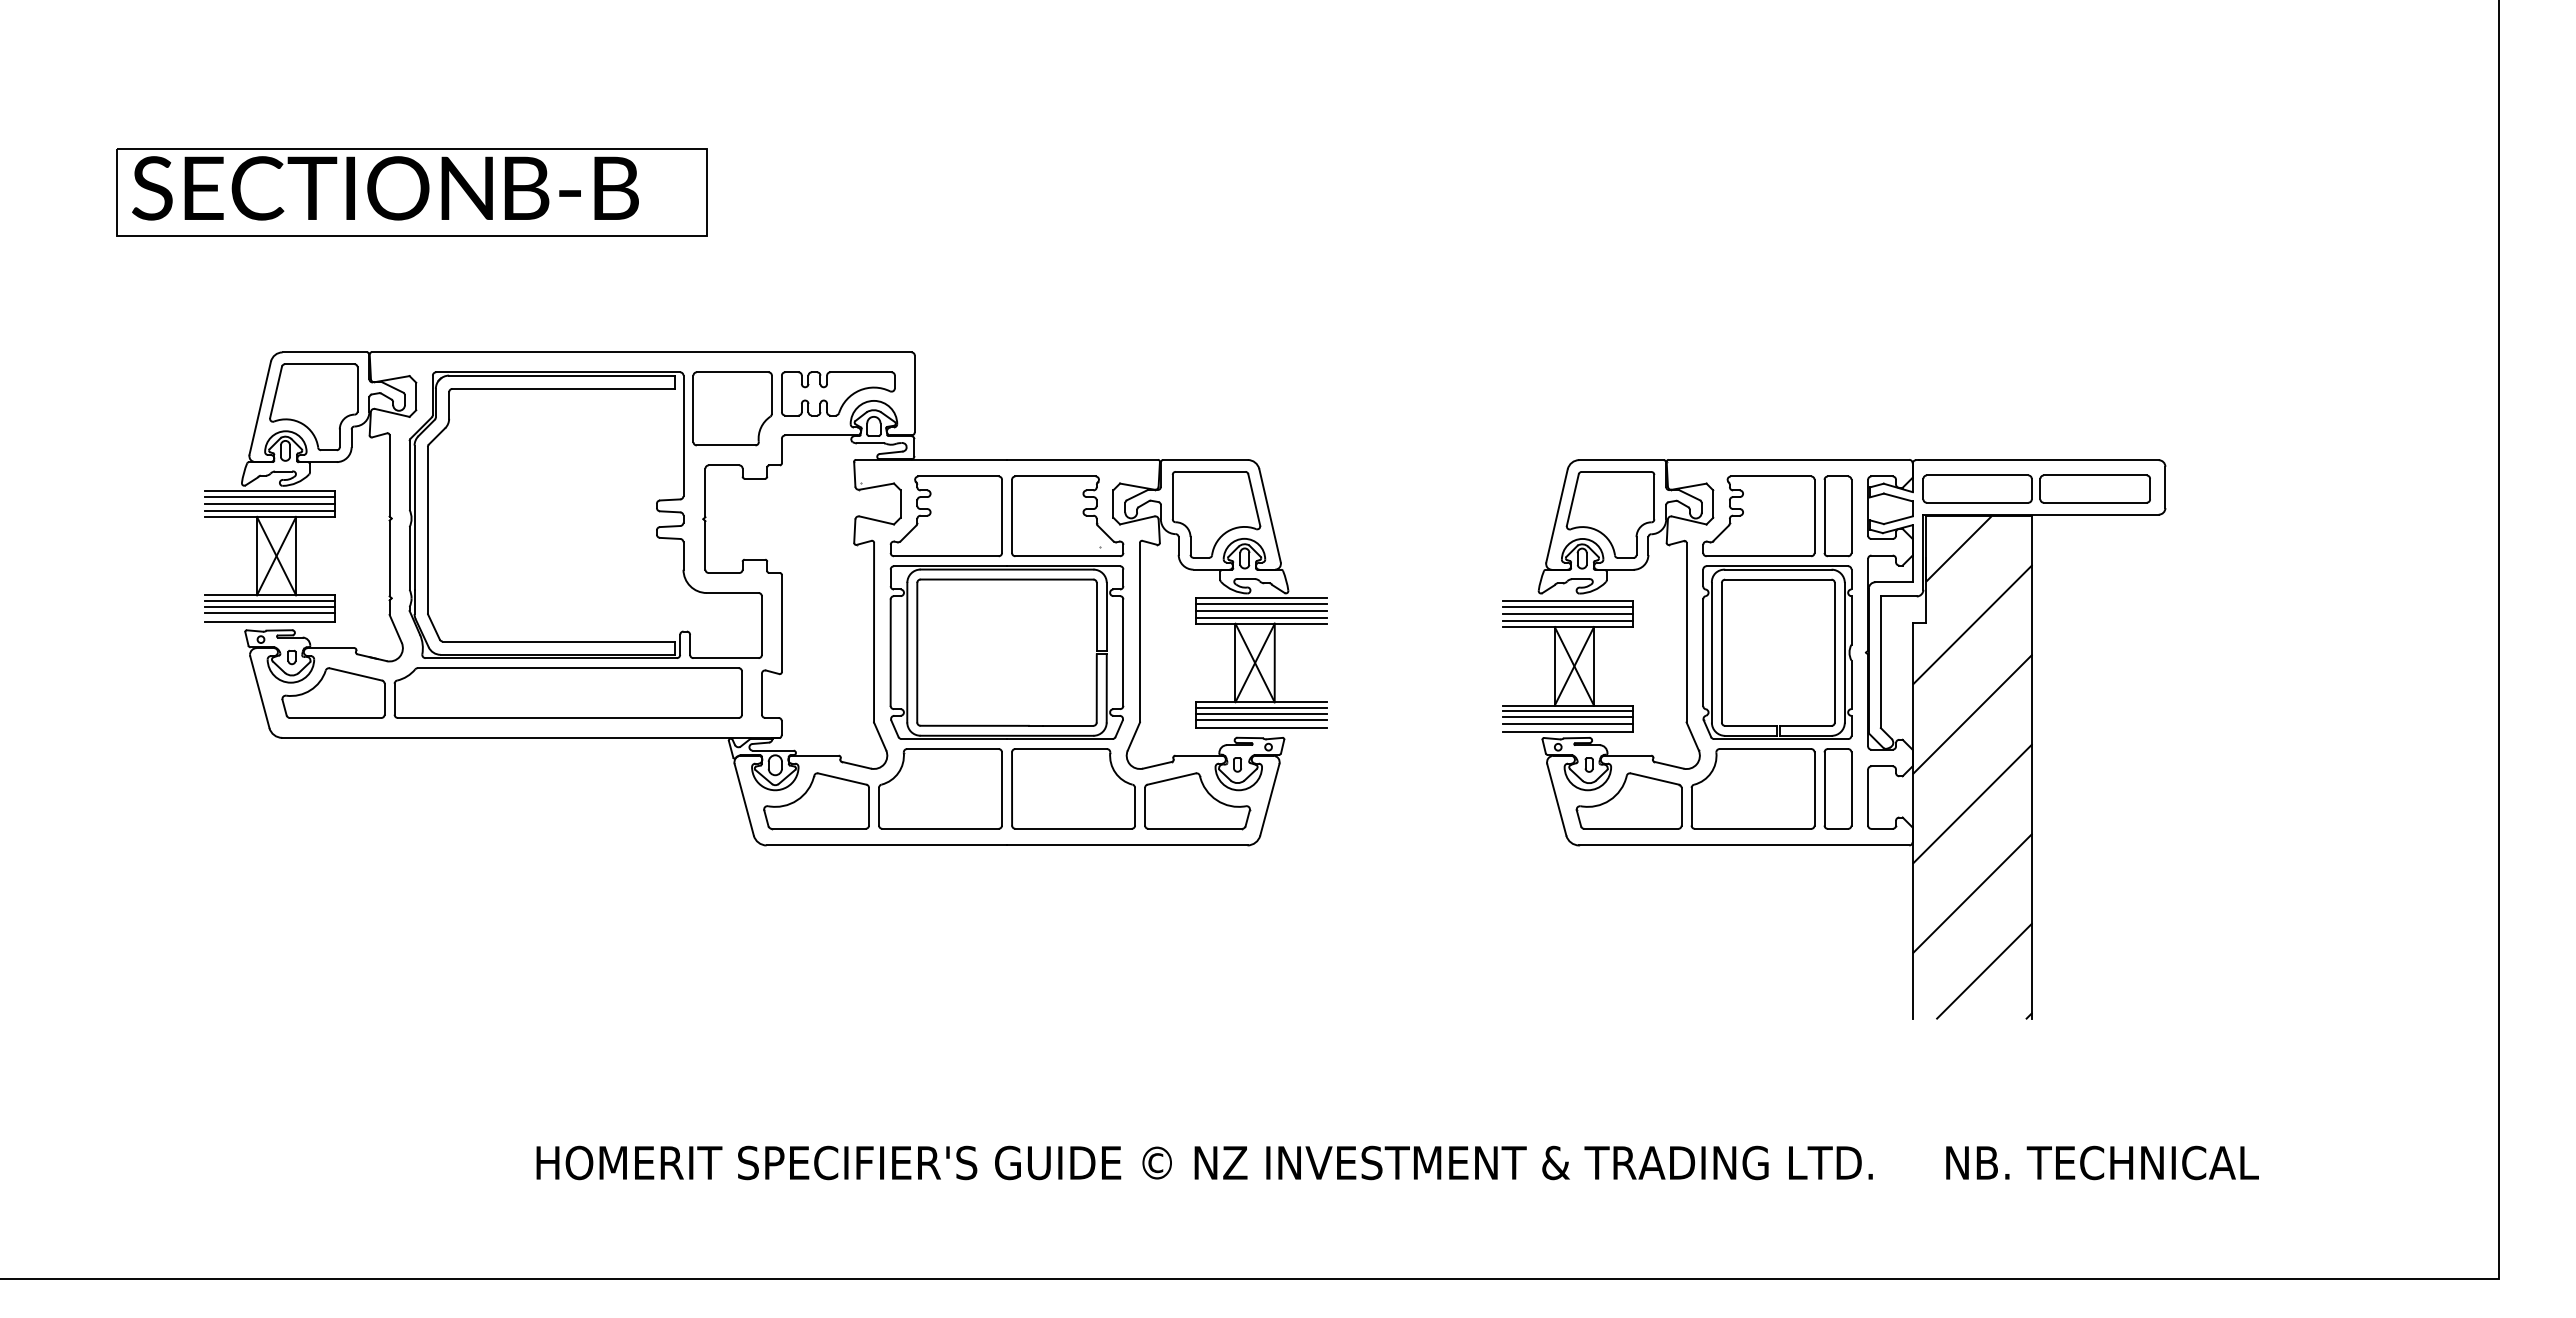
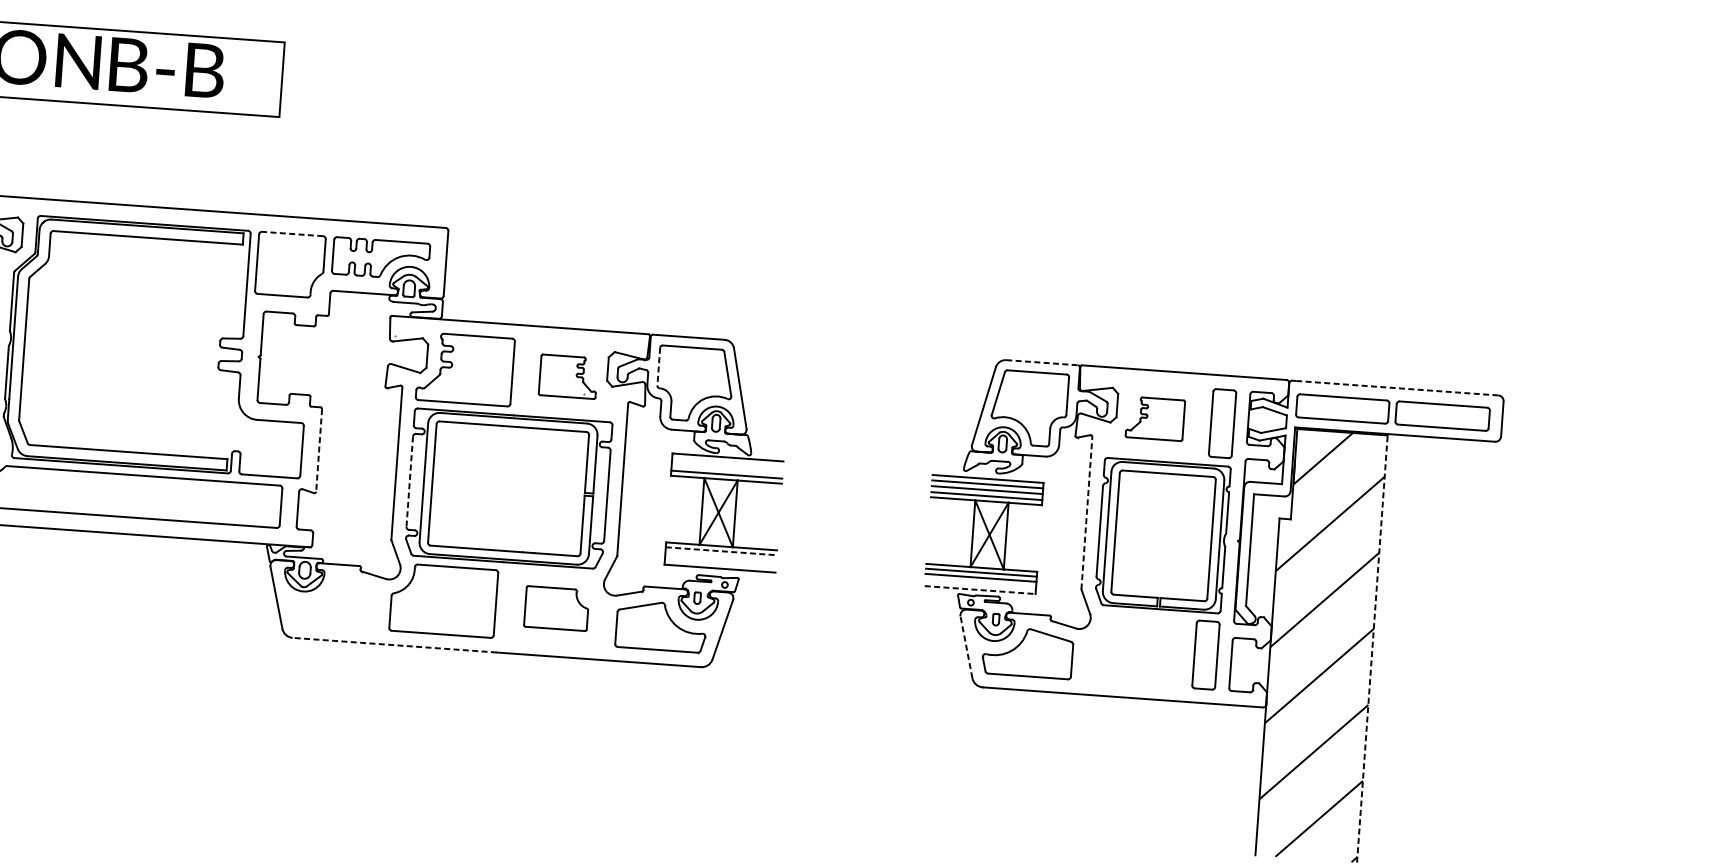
line: (732, 372) -> (292, 234), solid -> dashed
line: (1622, 460) -> (1042, 363), solid -> dashed
line: (2039, 460) -> (1397, 388), solid -> dashed
line: (1172, 497) -> (658, 367), solid -> dashed
part: (1067, 516) -> (568, 376), size x0.6
part: (1758, 516) -> (1155, 418), size x0.6
line: (1261, 603) -> (727, 462), removed
line: (1261, 610) -> (727, 468), removed
line: (781, 623) -> (318, 450), solid -> dashed
line: (1686, 632) -> (1086, 513), solid -> dashed
line: (890, 653) -> (409, 482), solid -> dashed
line: (1262, 707) -> (722, 550), solid -> dashed
line: (1261, 714) -> (720, 556), removed
line: (1261, 720) -> (720, 561), removed
line: (1567, 723) -> (980, 583), removed
line: (1568, 731) -> (980, 589), solid -> dashed
line: (2032, 767) -> (1372, 648), solid -> dashed
part: (1073, 788) -> (556, 608), size x0.6
part: (1752, 788) -> (1133, 649), removed
line: (1556, 799) -> (966, 646), solid -> dashed
part: (816, 801) -> (337, 603), removed
line: (886, 845) -> (394, 645), solid -> dashed

